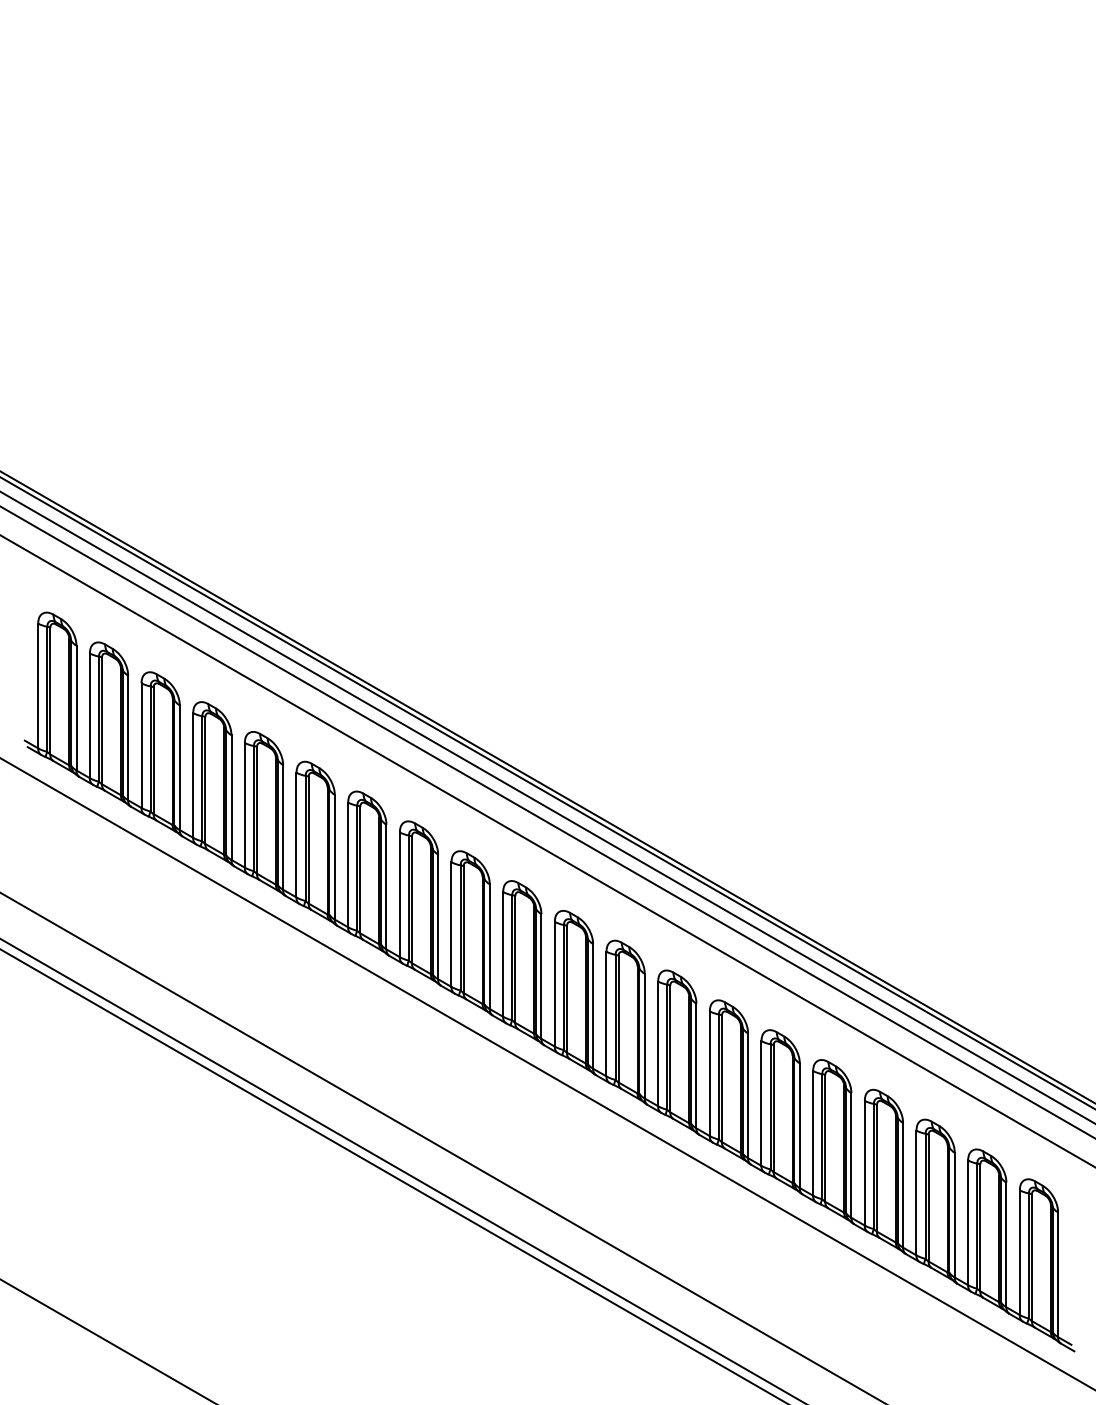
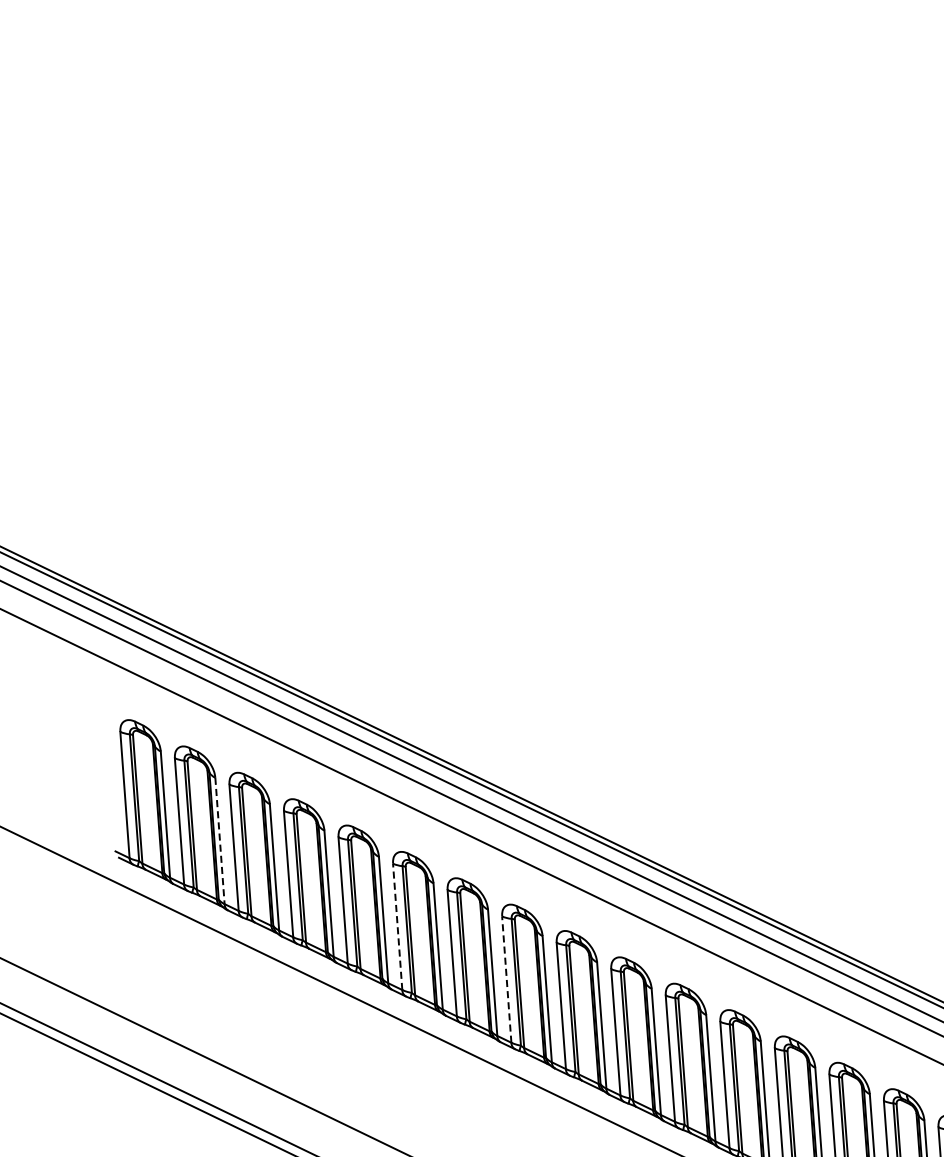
line: (128, 738) -> (220, 841), solid -> dashed
line: (296, 834) -> (397, 926), solid -> dashed
line: (399, 894) -> (506, 979), solid -> dashed

